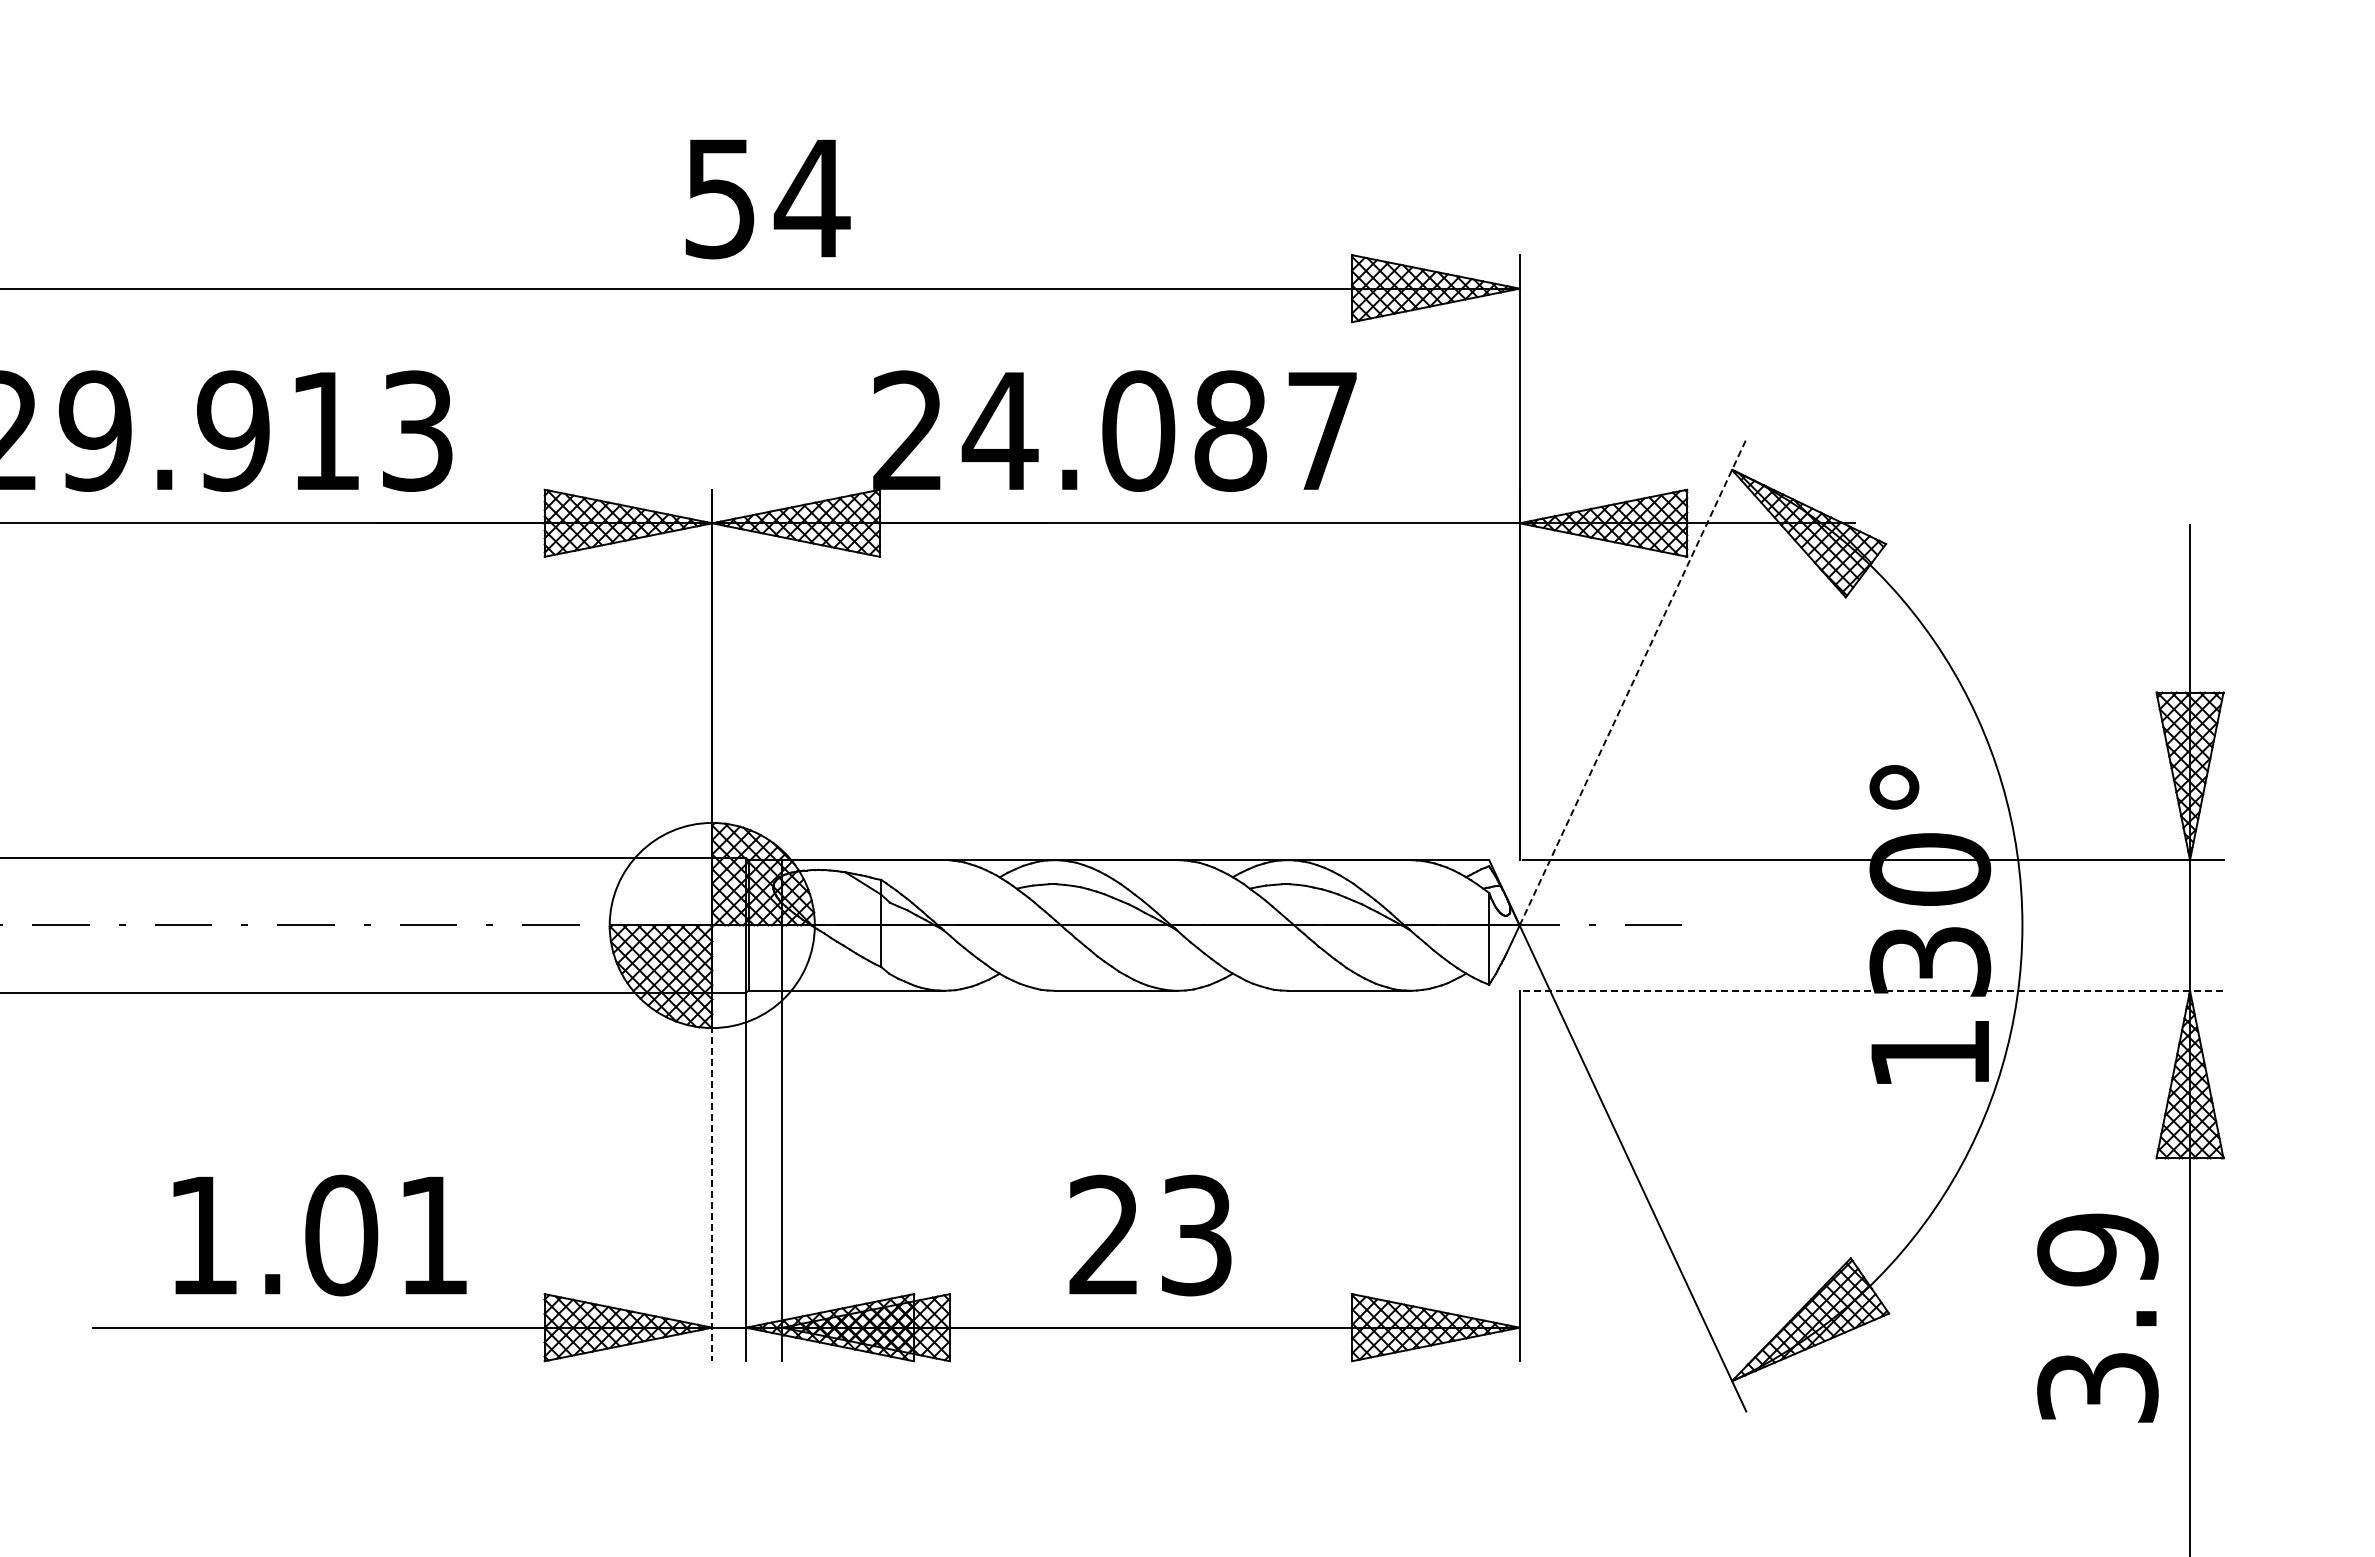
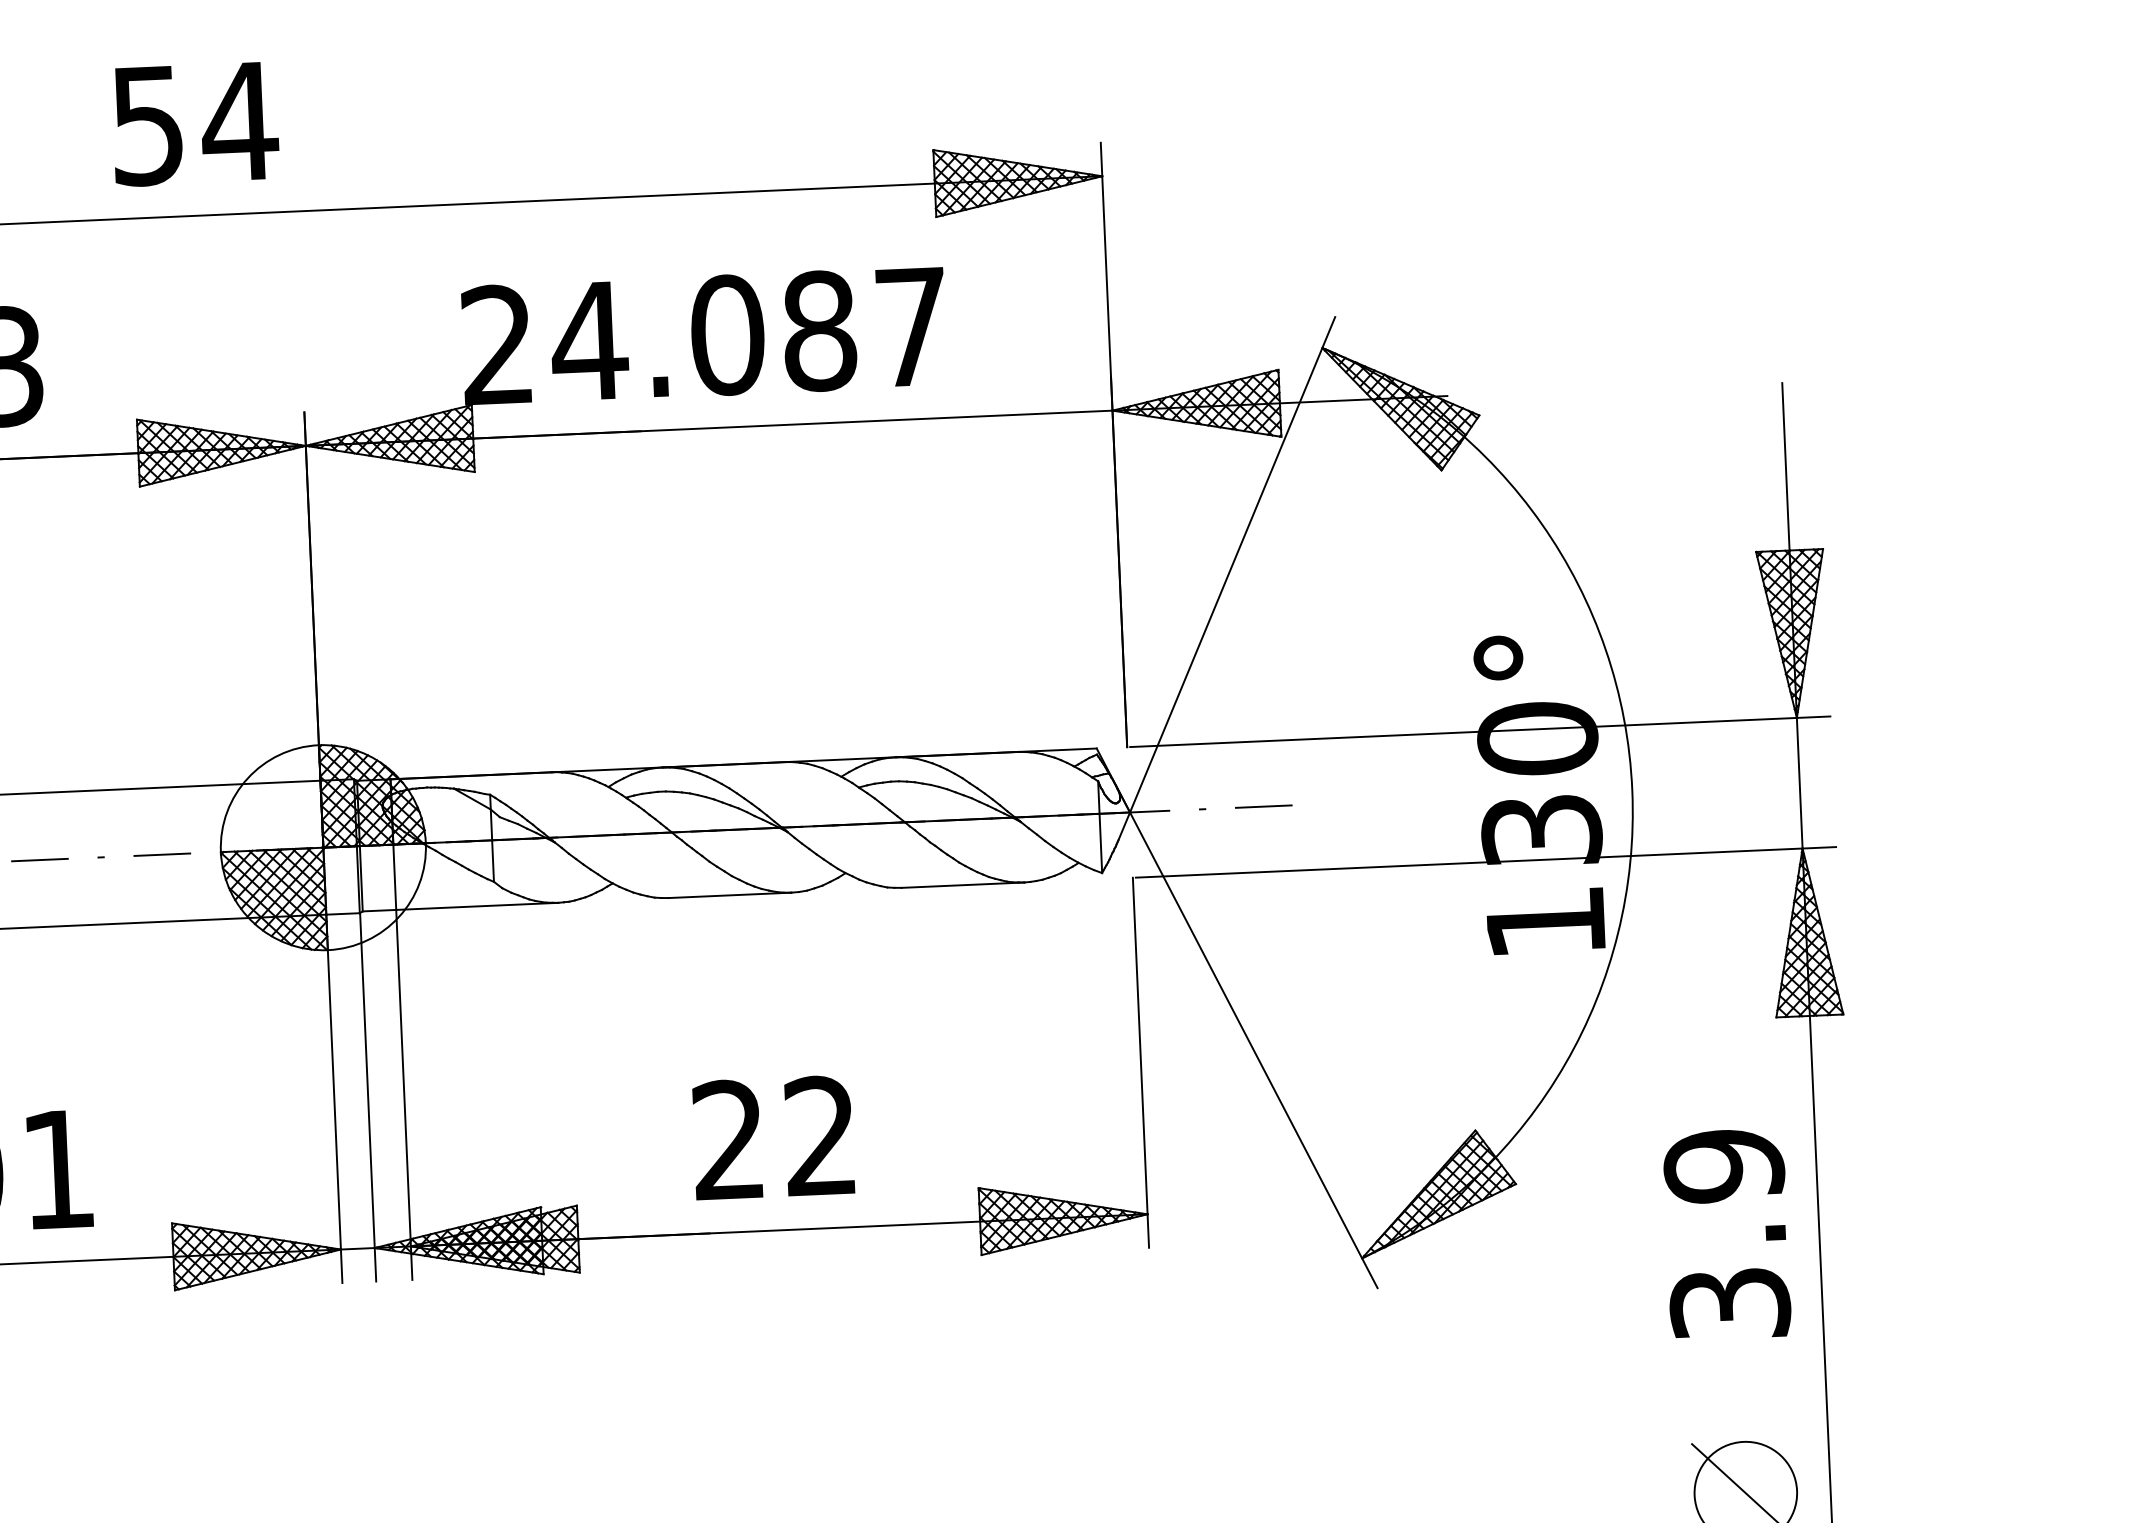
text: (767, 199) -> (194, 124), moved
line: (1633, 682) -> (1233, 564), dashed -> solid
line: (1873, 990) -> (1486, 861), dashed -> solid
line: (712, 1177) -> (334, 1099), dashed -> solid
text: (1196, 1235) -> (820, 1136), 23 -> 22
text: (2097, 1317) -> (1726, 1233), moved

